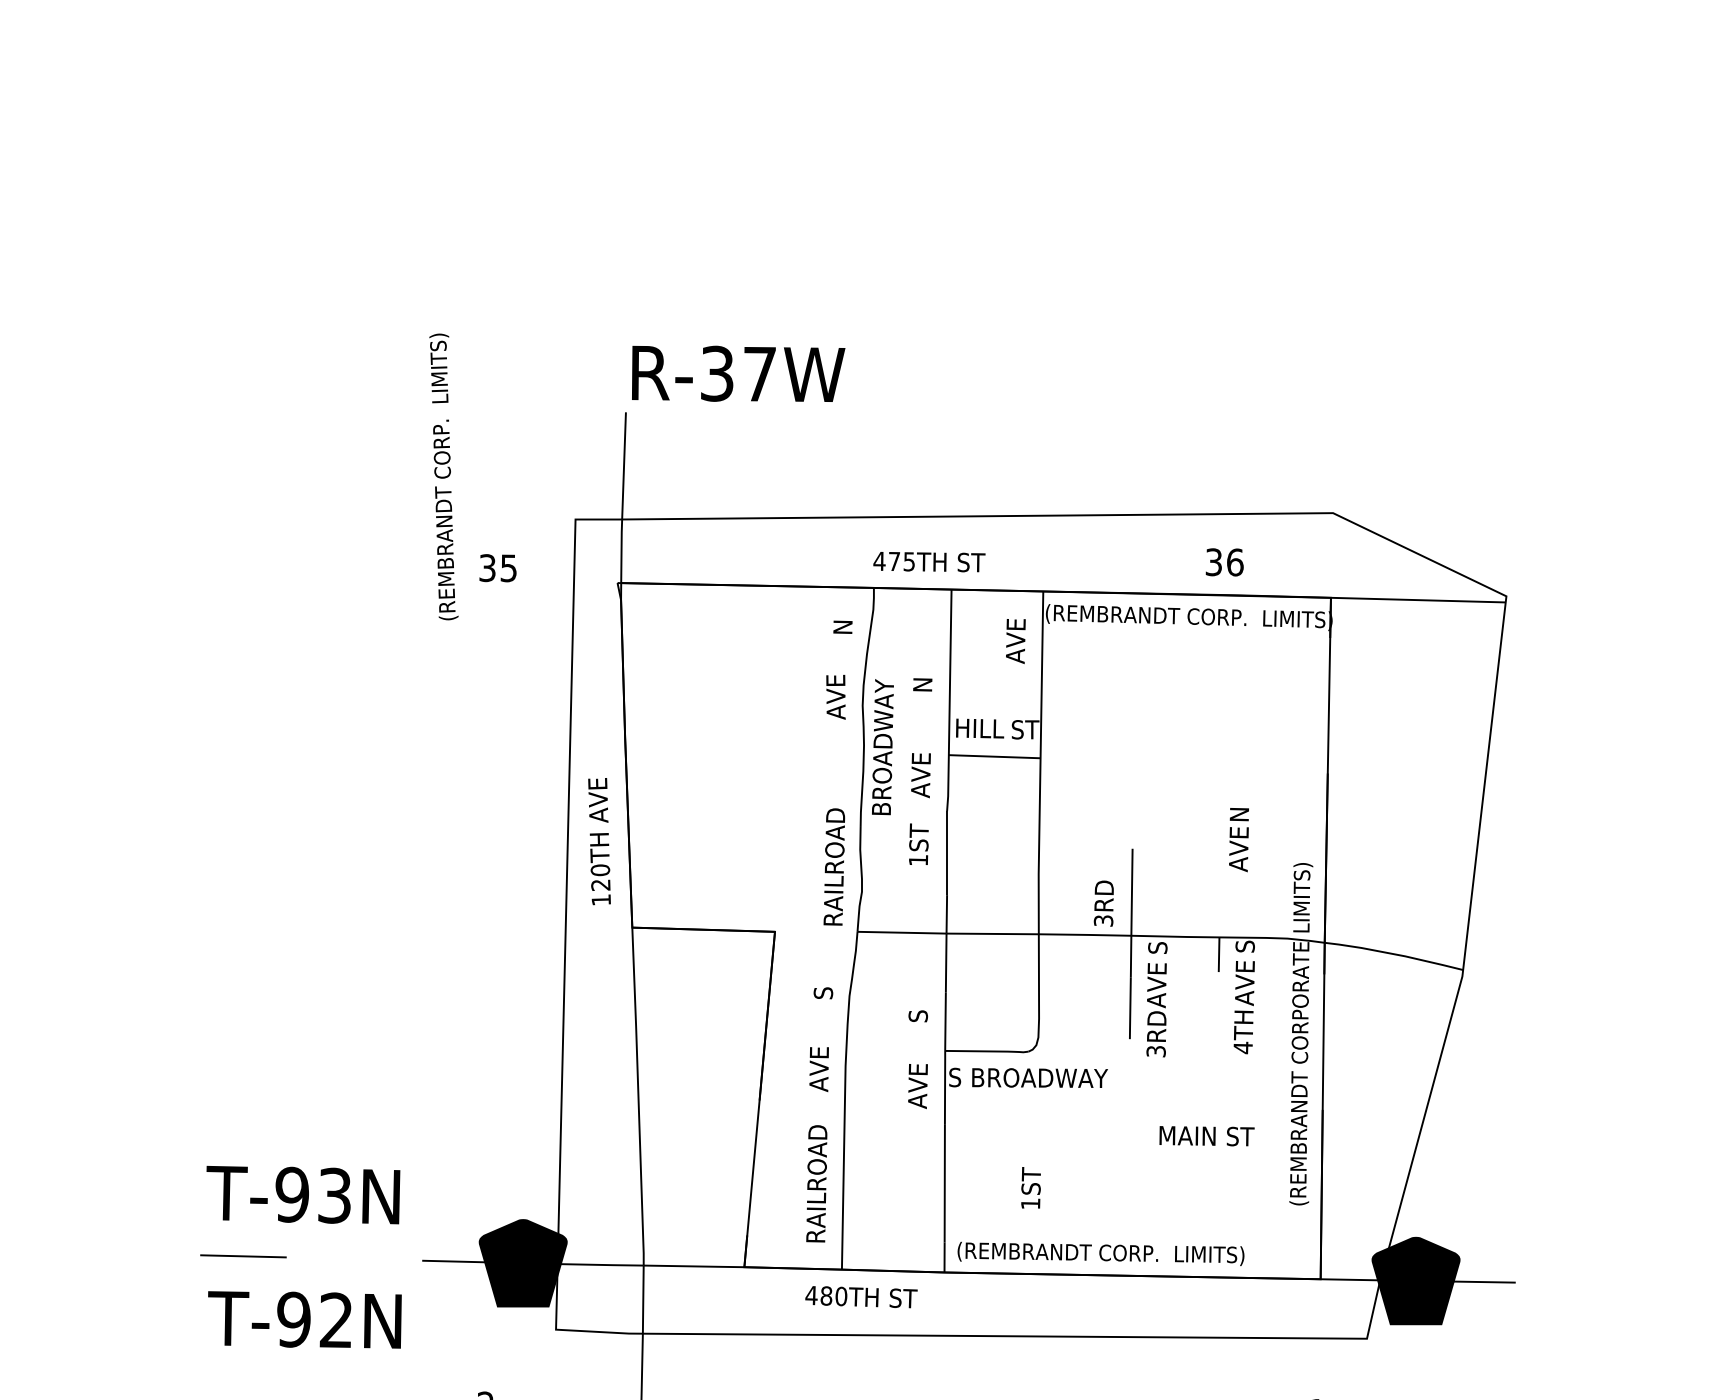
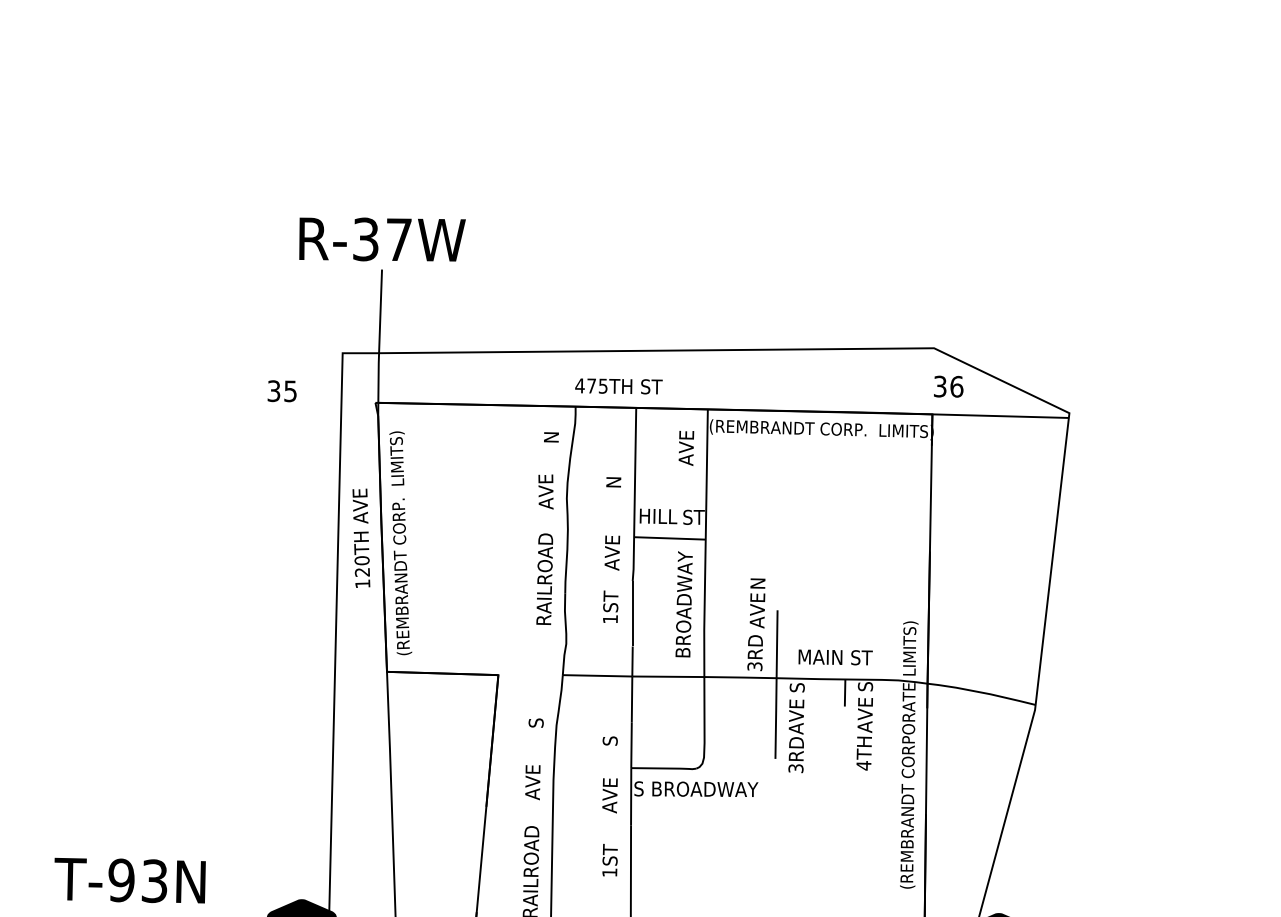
text: (738, 373) -> (382, 239), moved
text: (443, 476) -> (400, 542), moved
text: (1224, 562) -> (948, 386), moved
text: (882, 747) -> (683, 604), moved
text: (1238, 840) -> (757, 603), moved
text: (599, 841) -> (361, 538), moved
text: (834, 866) -> (544, 578), moved
text: (1206, 1136) -> (835, 657), moved
text: (1030, 1187) -> (609, 859), moved

